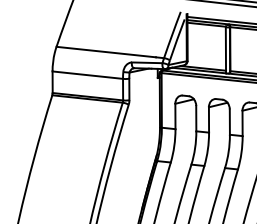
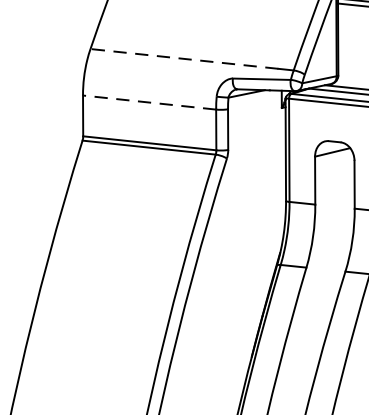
line: (106, 52) -> (184, 59), solid -> dashed
line: (87, 75) -> (149, 103), solid -> dashed

